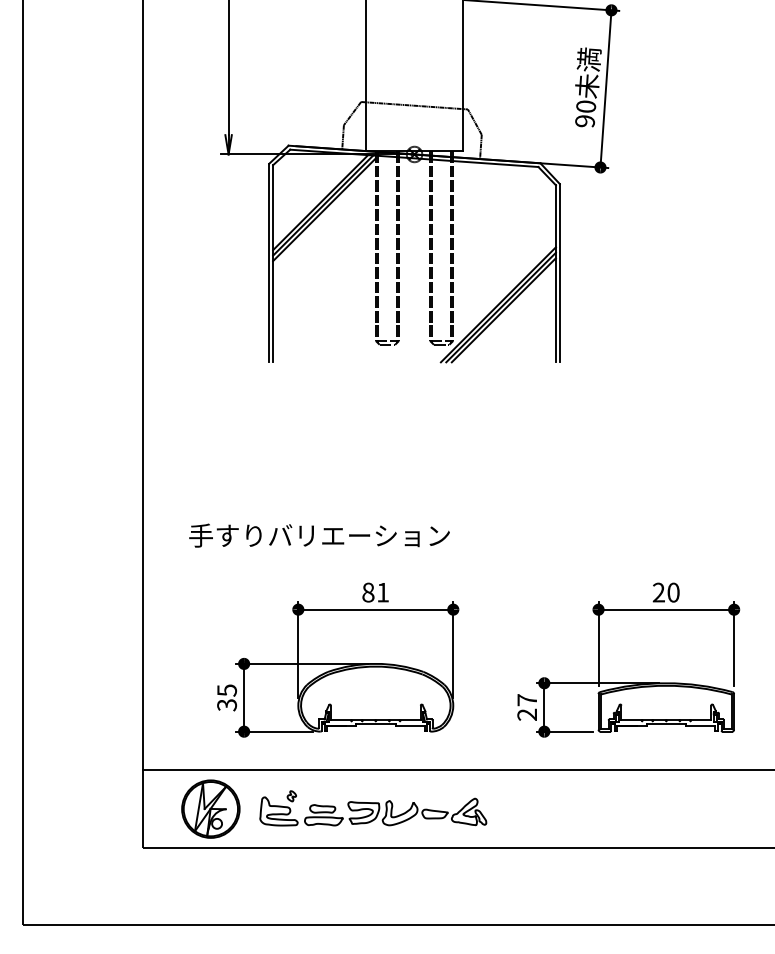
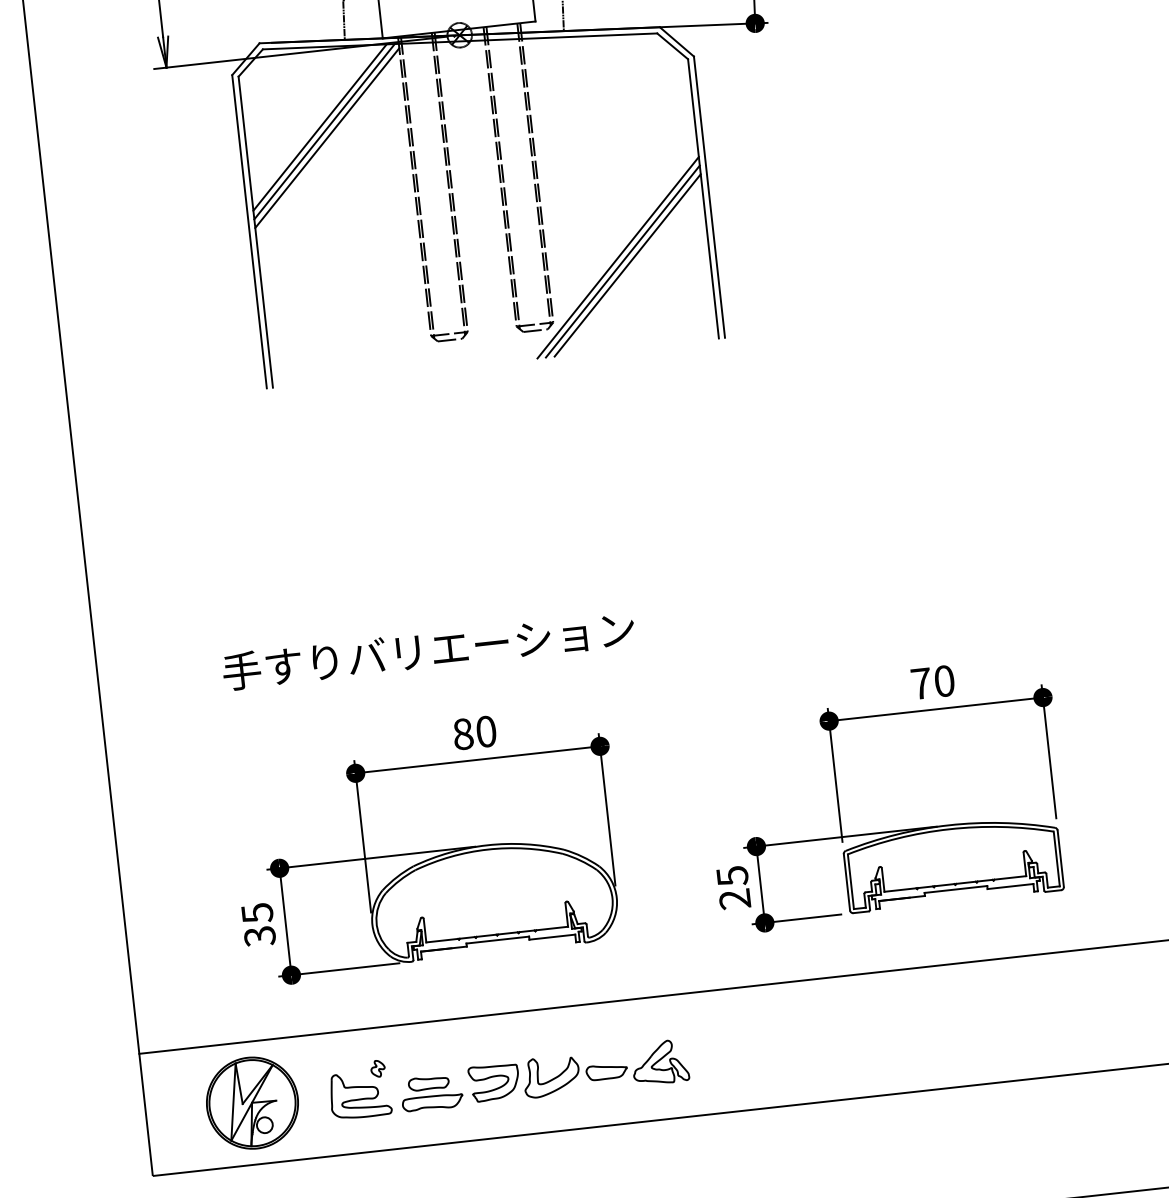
text: (319, 535) -> (428, 650), moved
text: (383, 592) -> (487, 731), 81 -> 80
text: (658, 592) -> (920, 683), 20 -> 70
text: (527, 700) -> (732, 876), 27 -> 25

